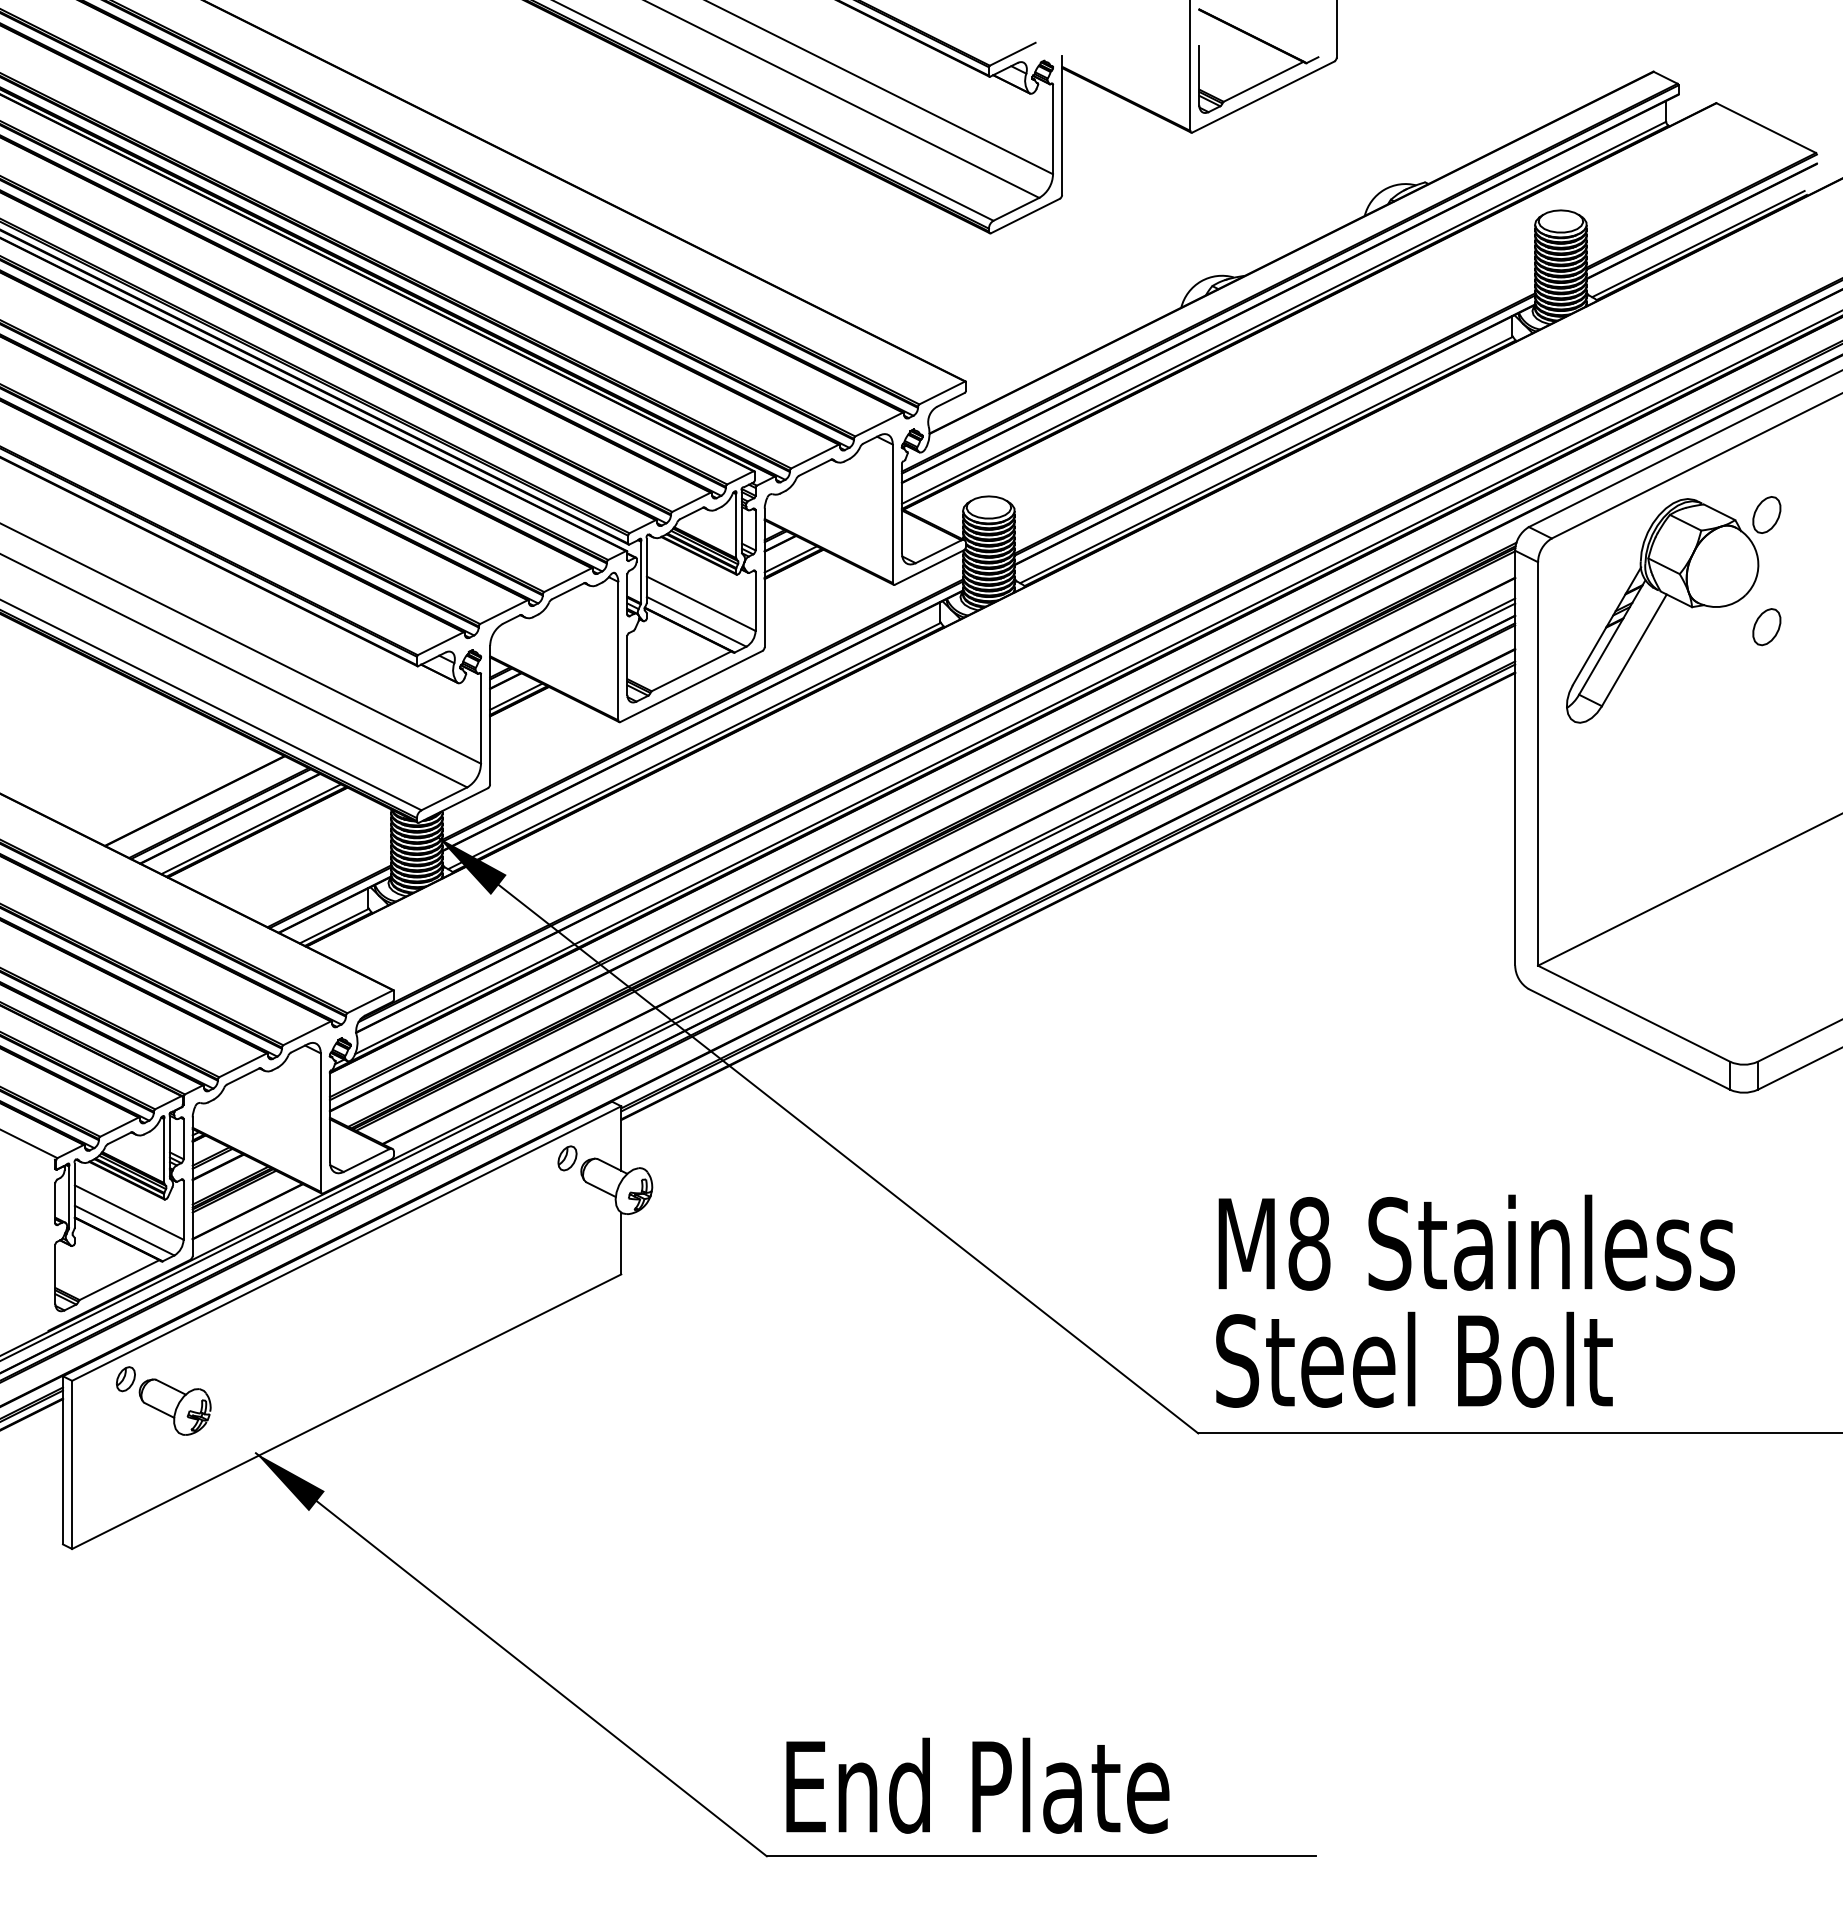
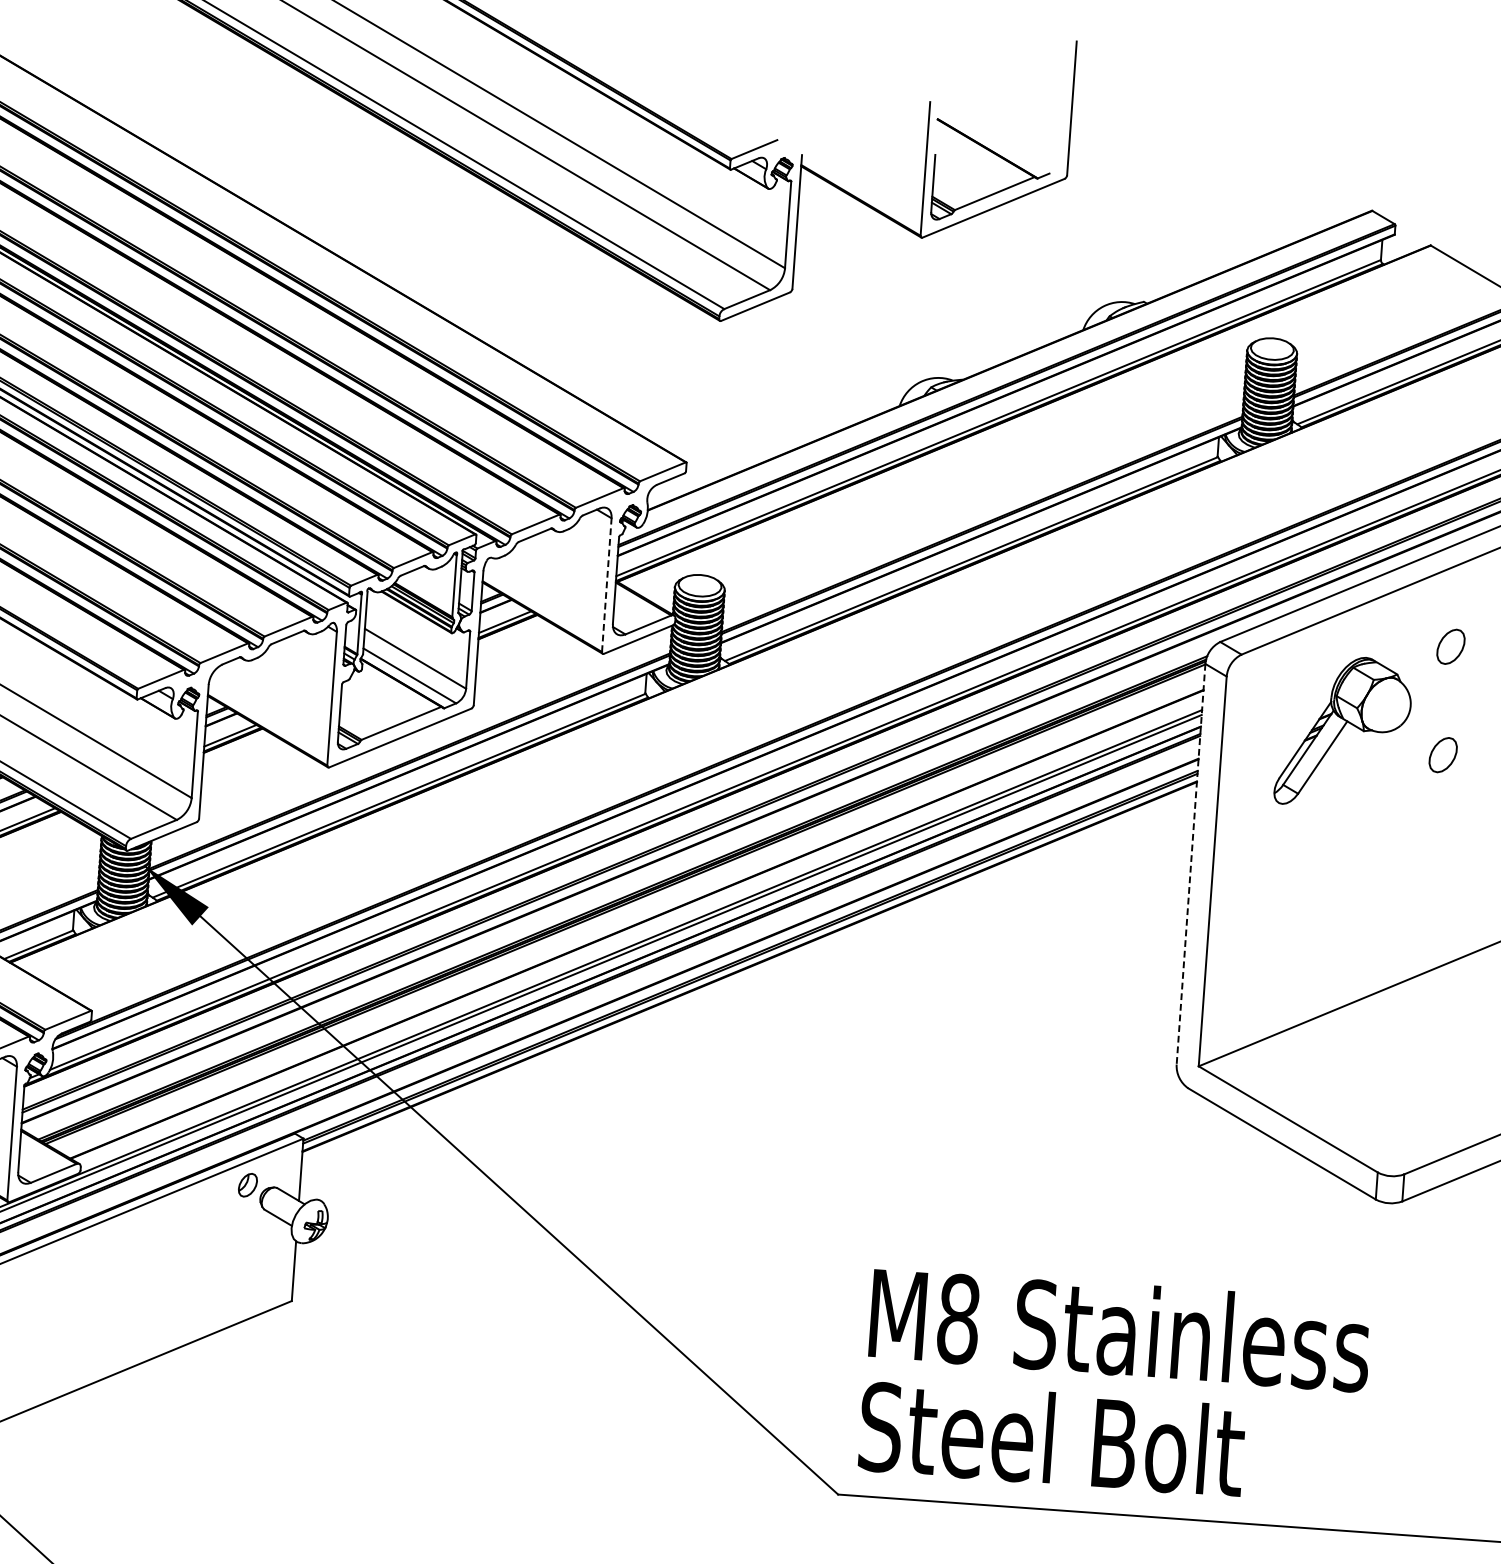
line: (892, 513) -> (606, 584), solid -> dashed
part: (1662, 610) -> (1343, 731), size x0.7
line: (1515, 758) -> (1191, 864), solid -> dashed

